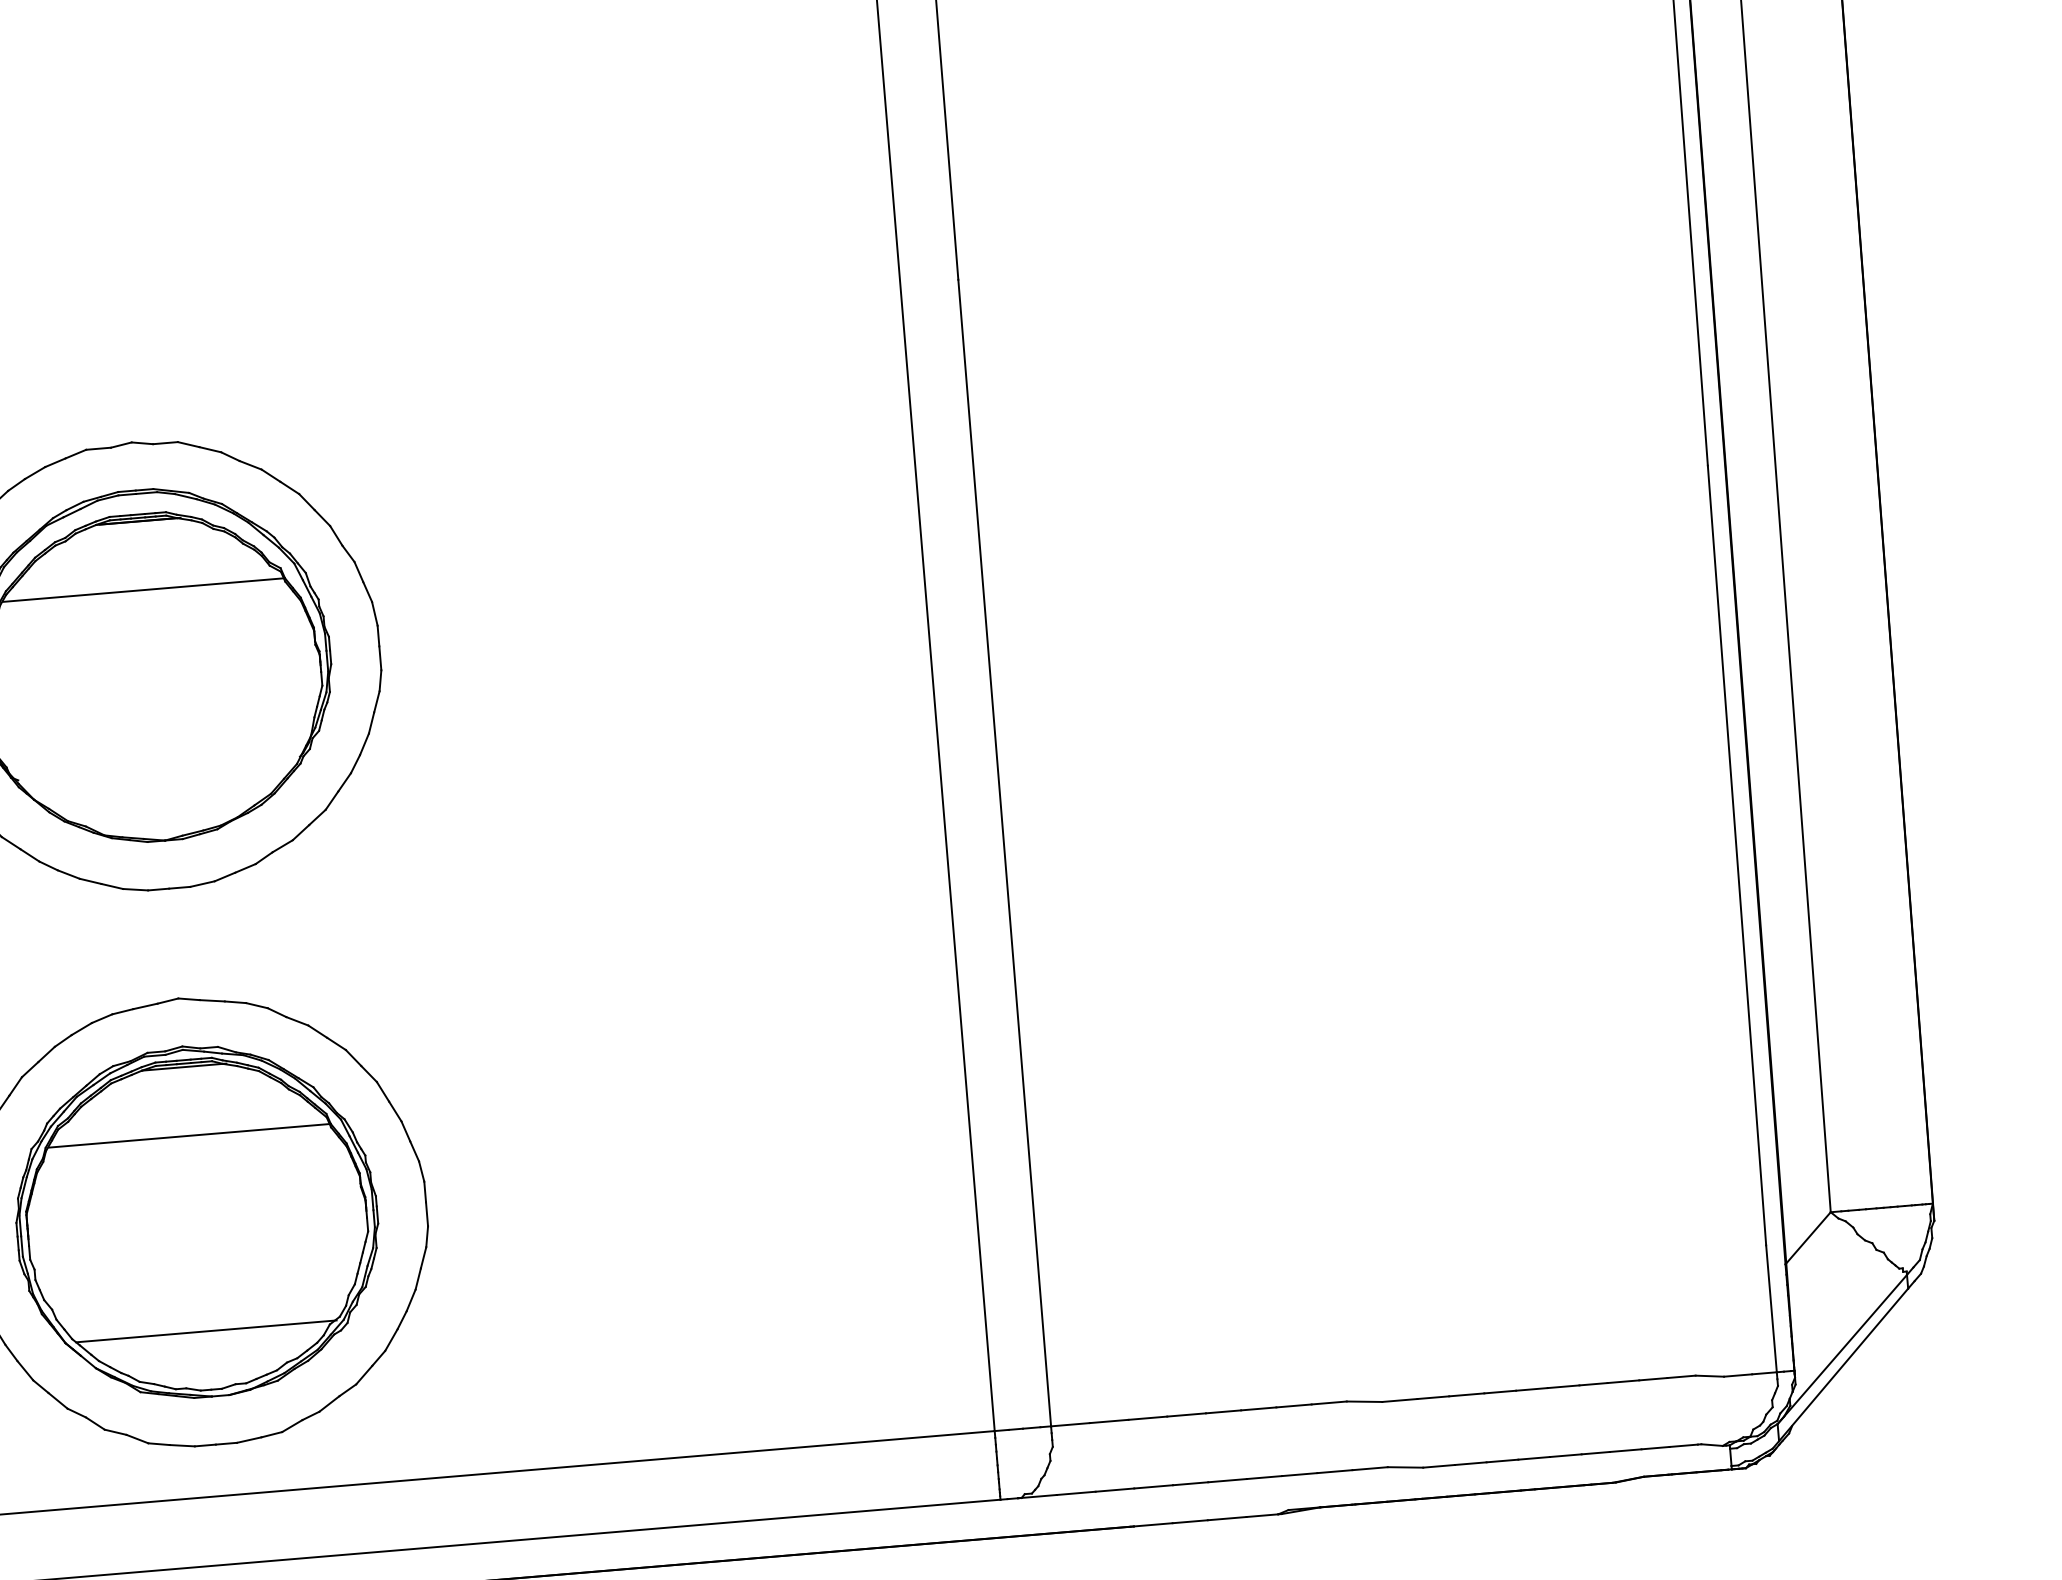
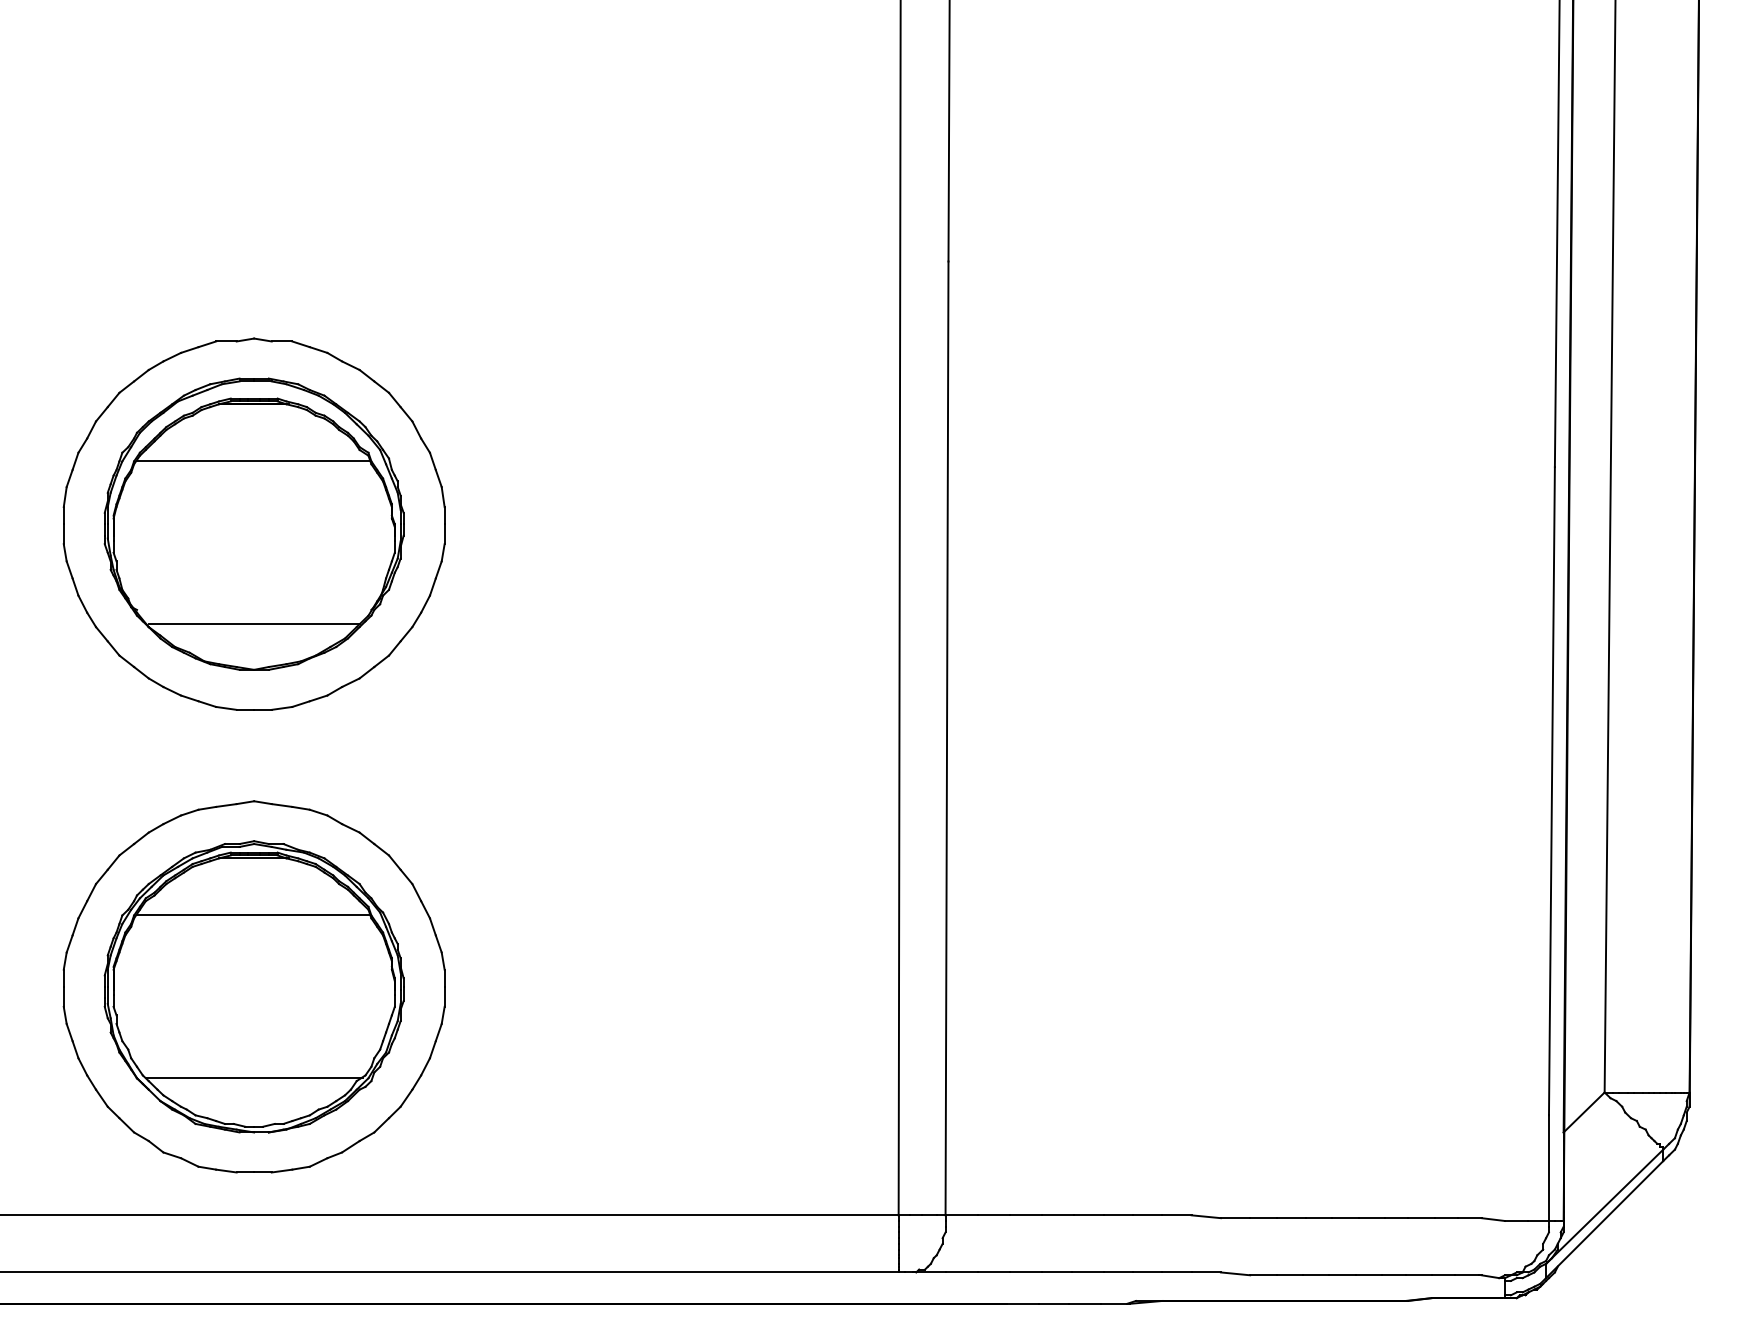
line: (159, 786) -> (253, 624), added

